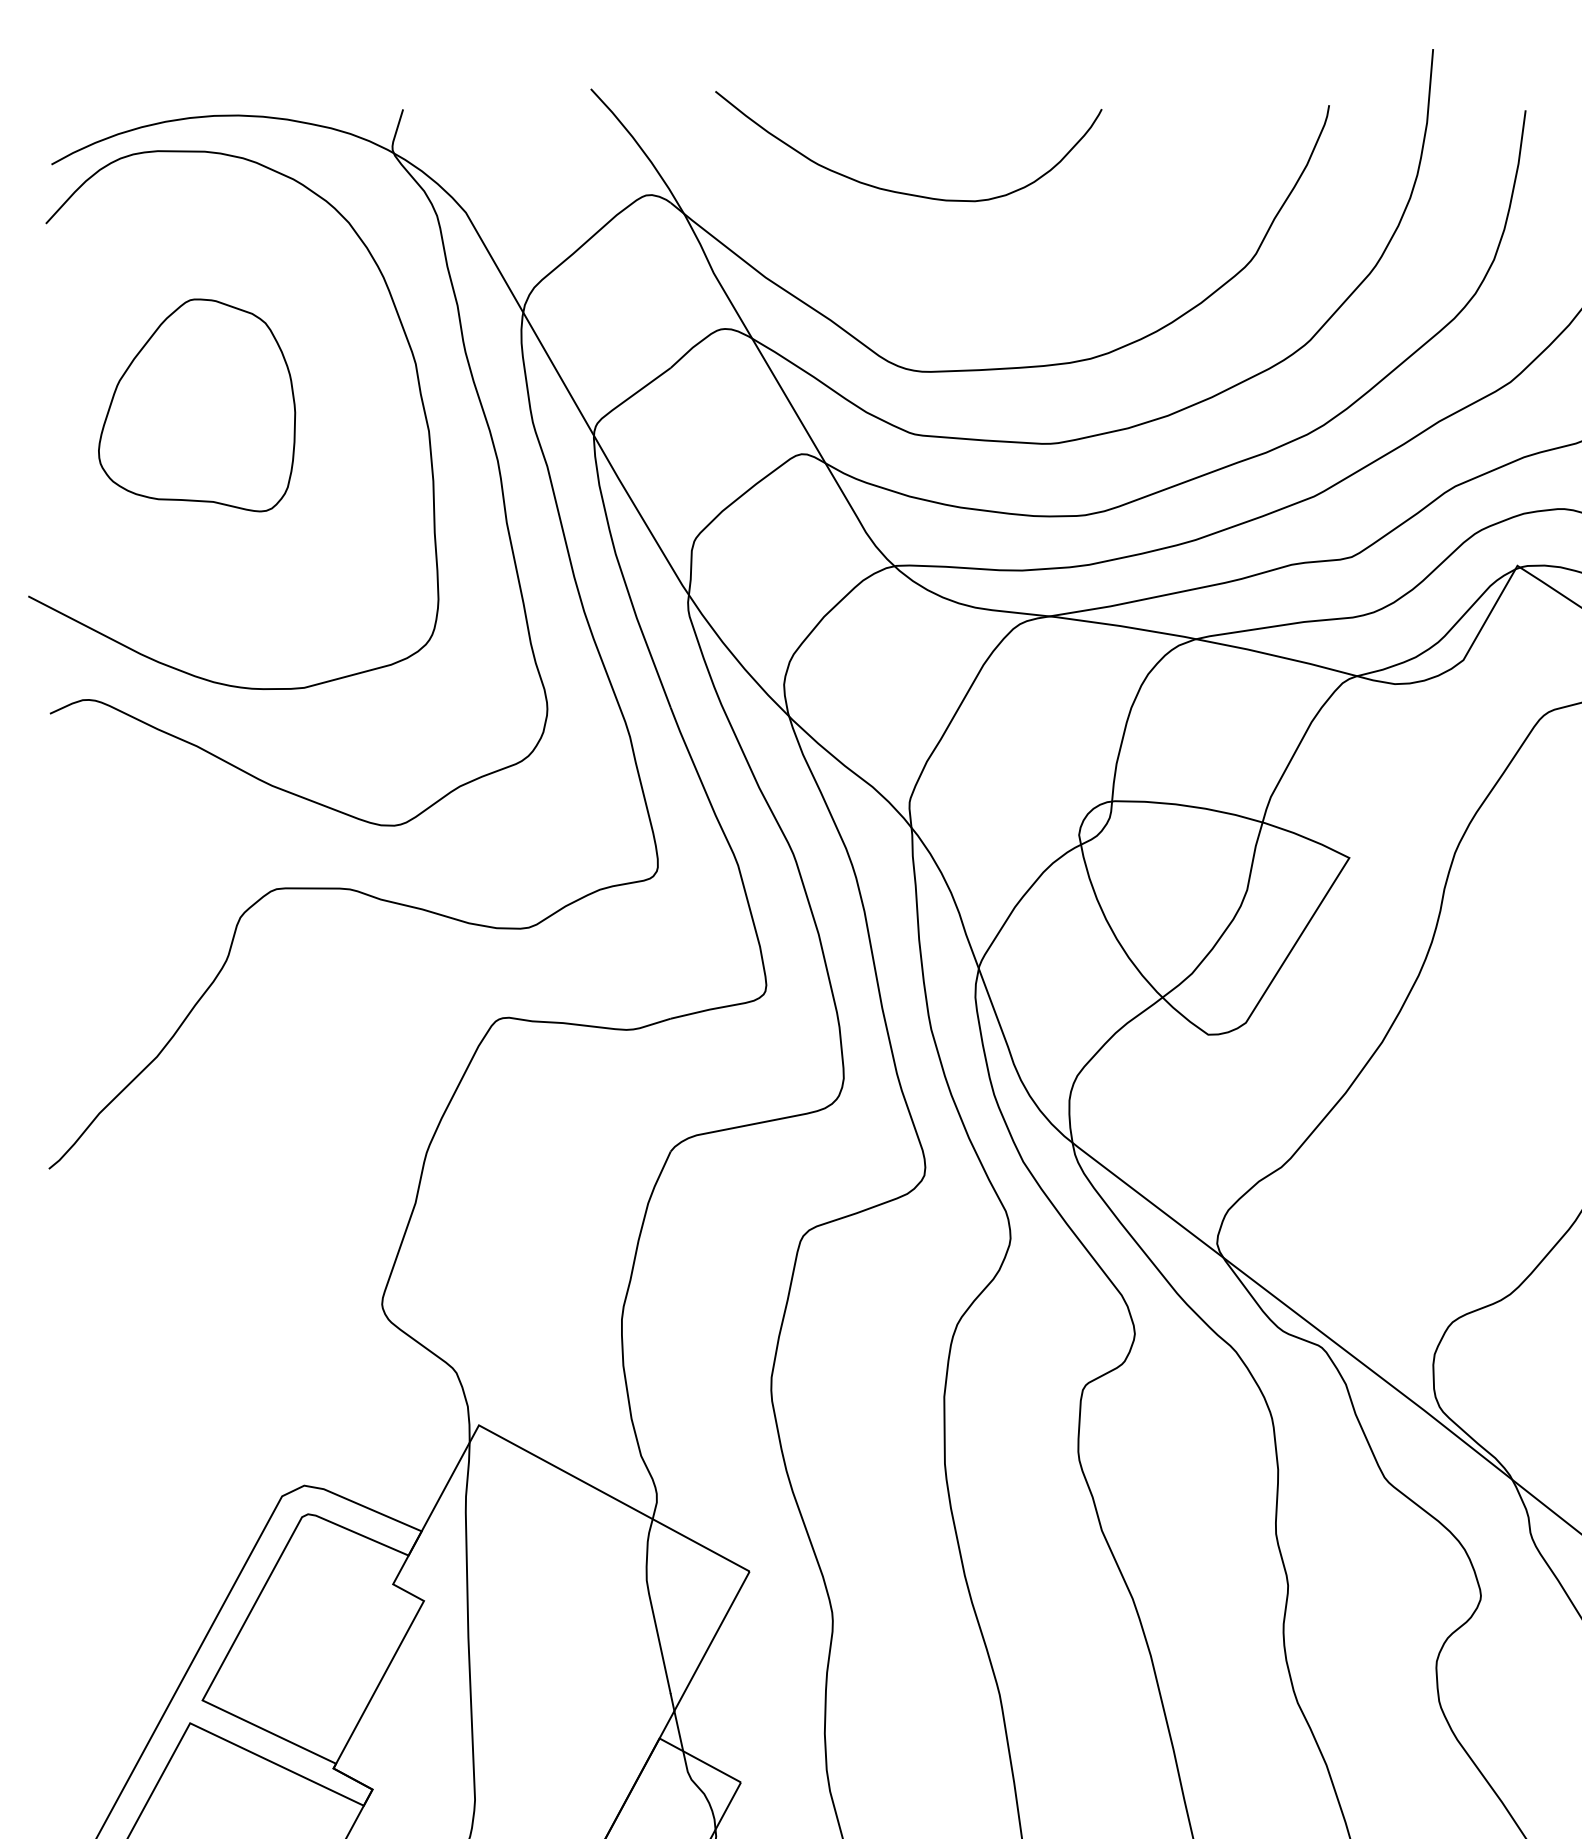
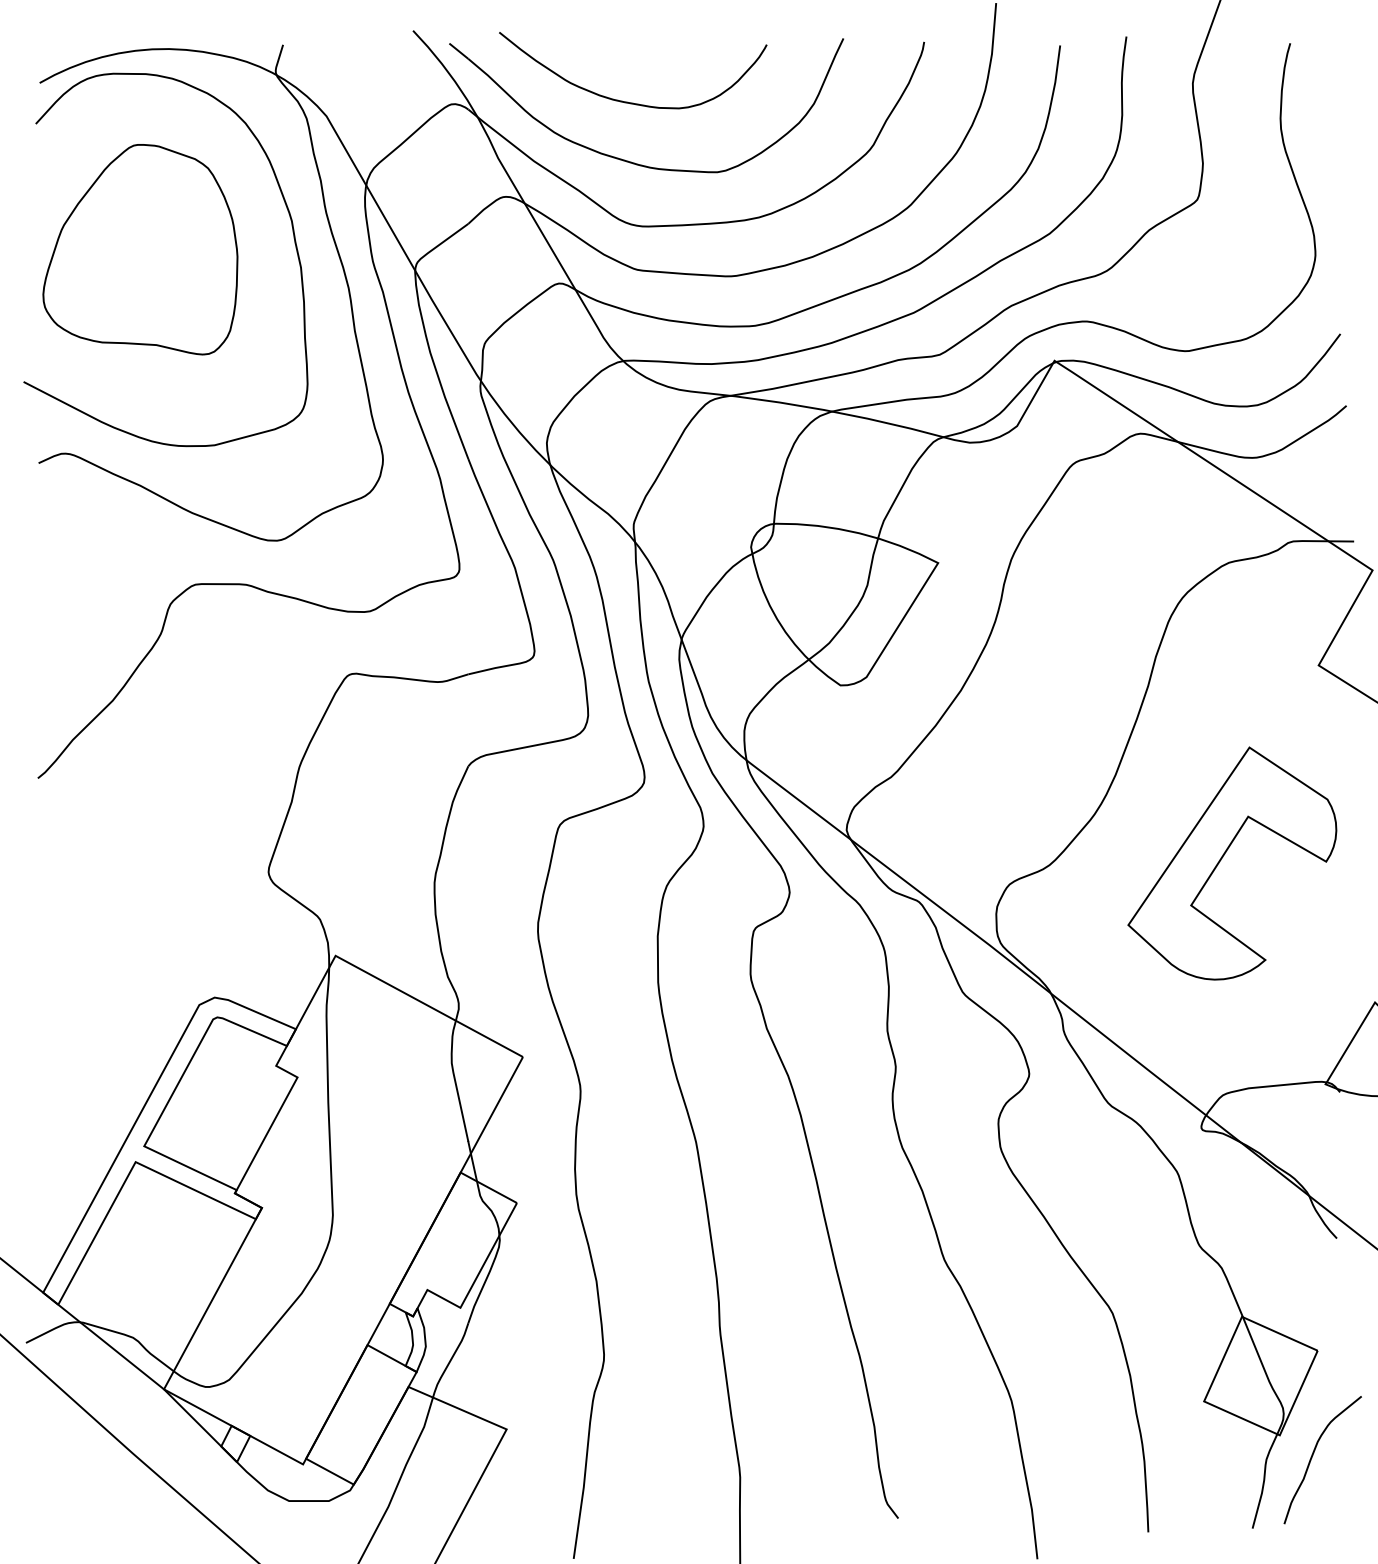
part: (902, 276) -> (628, 160), added
part: (197, 405) -> (140, 249), size x1.43

